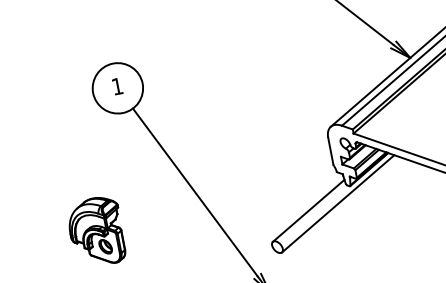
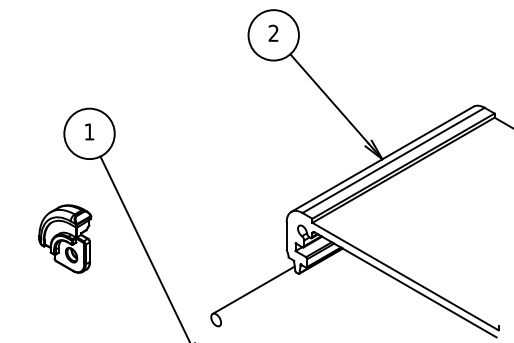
line: (337, 203) -> (283, 288), removed
part: (96, 231) -> (65, 238), moved

